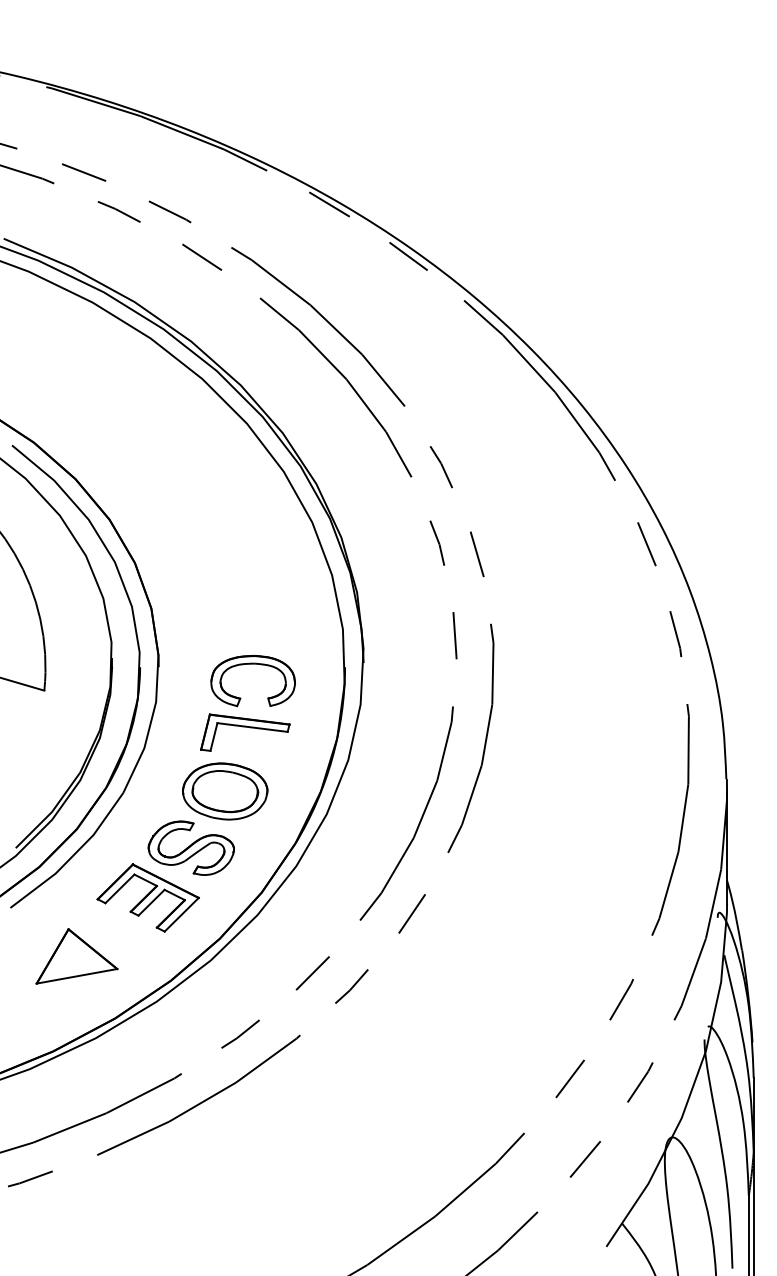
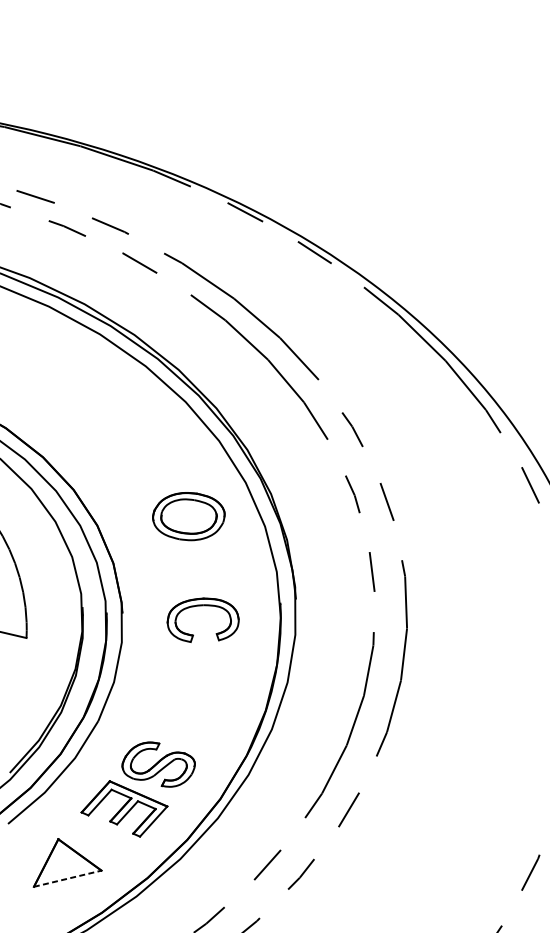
part: (245, 732) -> (199, 664), removed
part: (225, 791) -> (189, 516), moved
line: (77, 976) -> (68, 878), solid -> dashed

